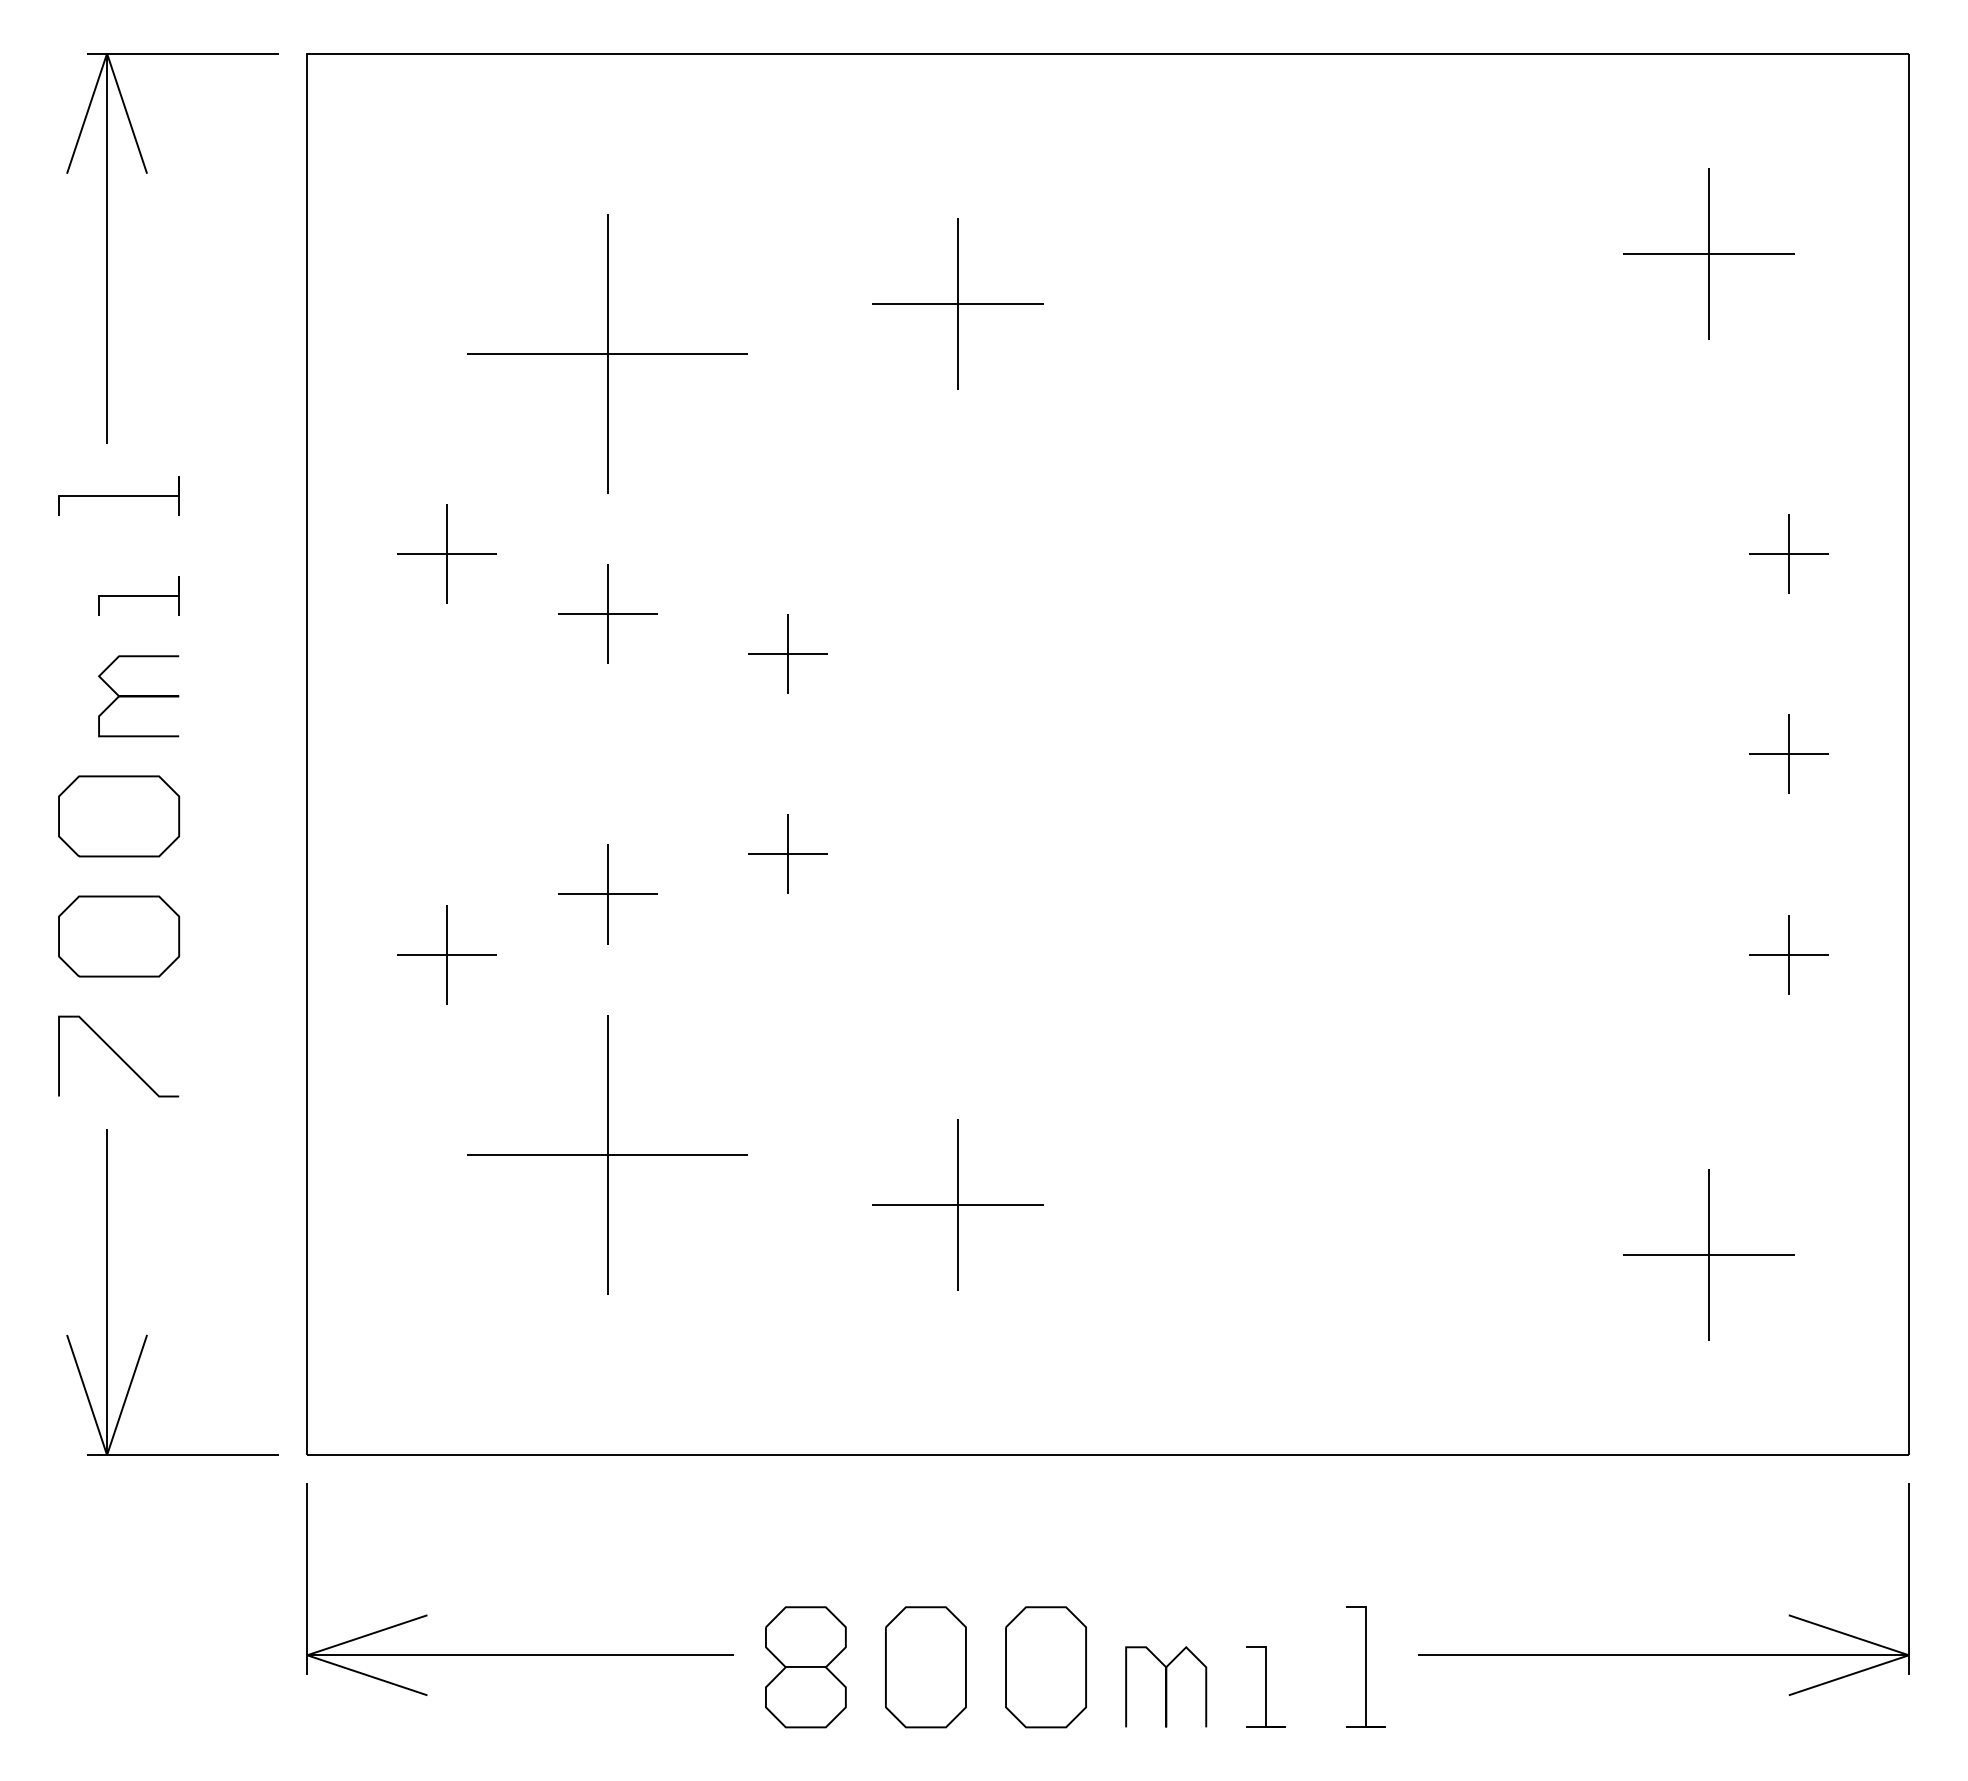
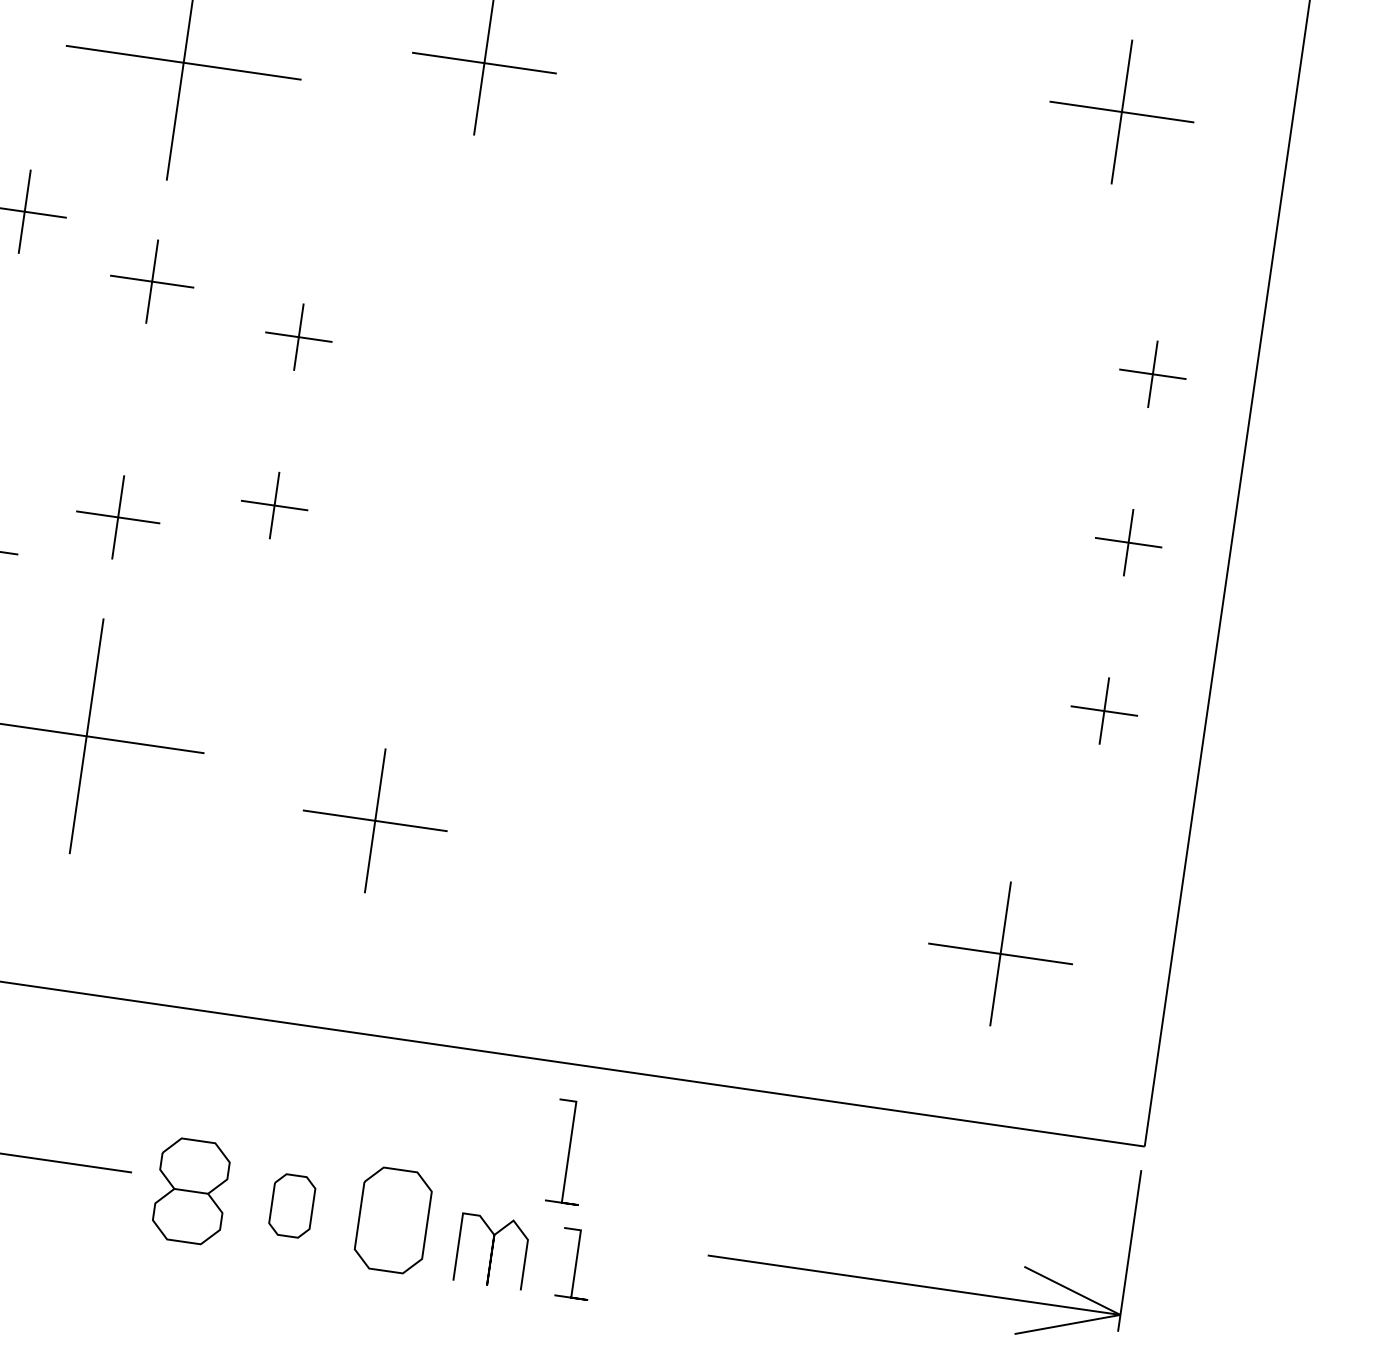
line: (1365, 1666) -> (568, 1151), moved
part: (925, 1667) -> (291, 1206), size x0.6

